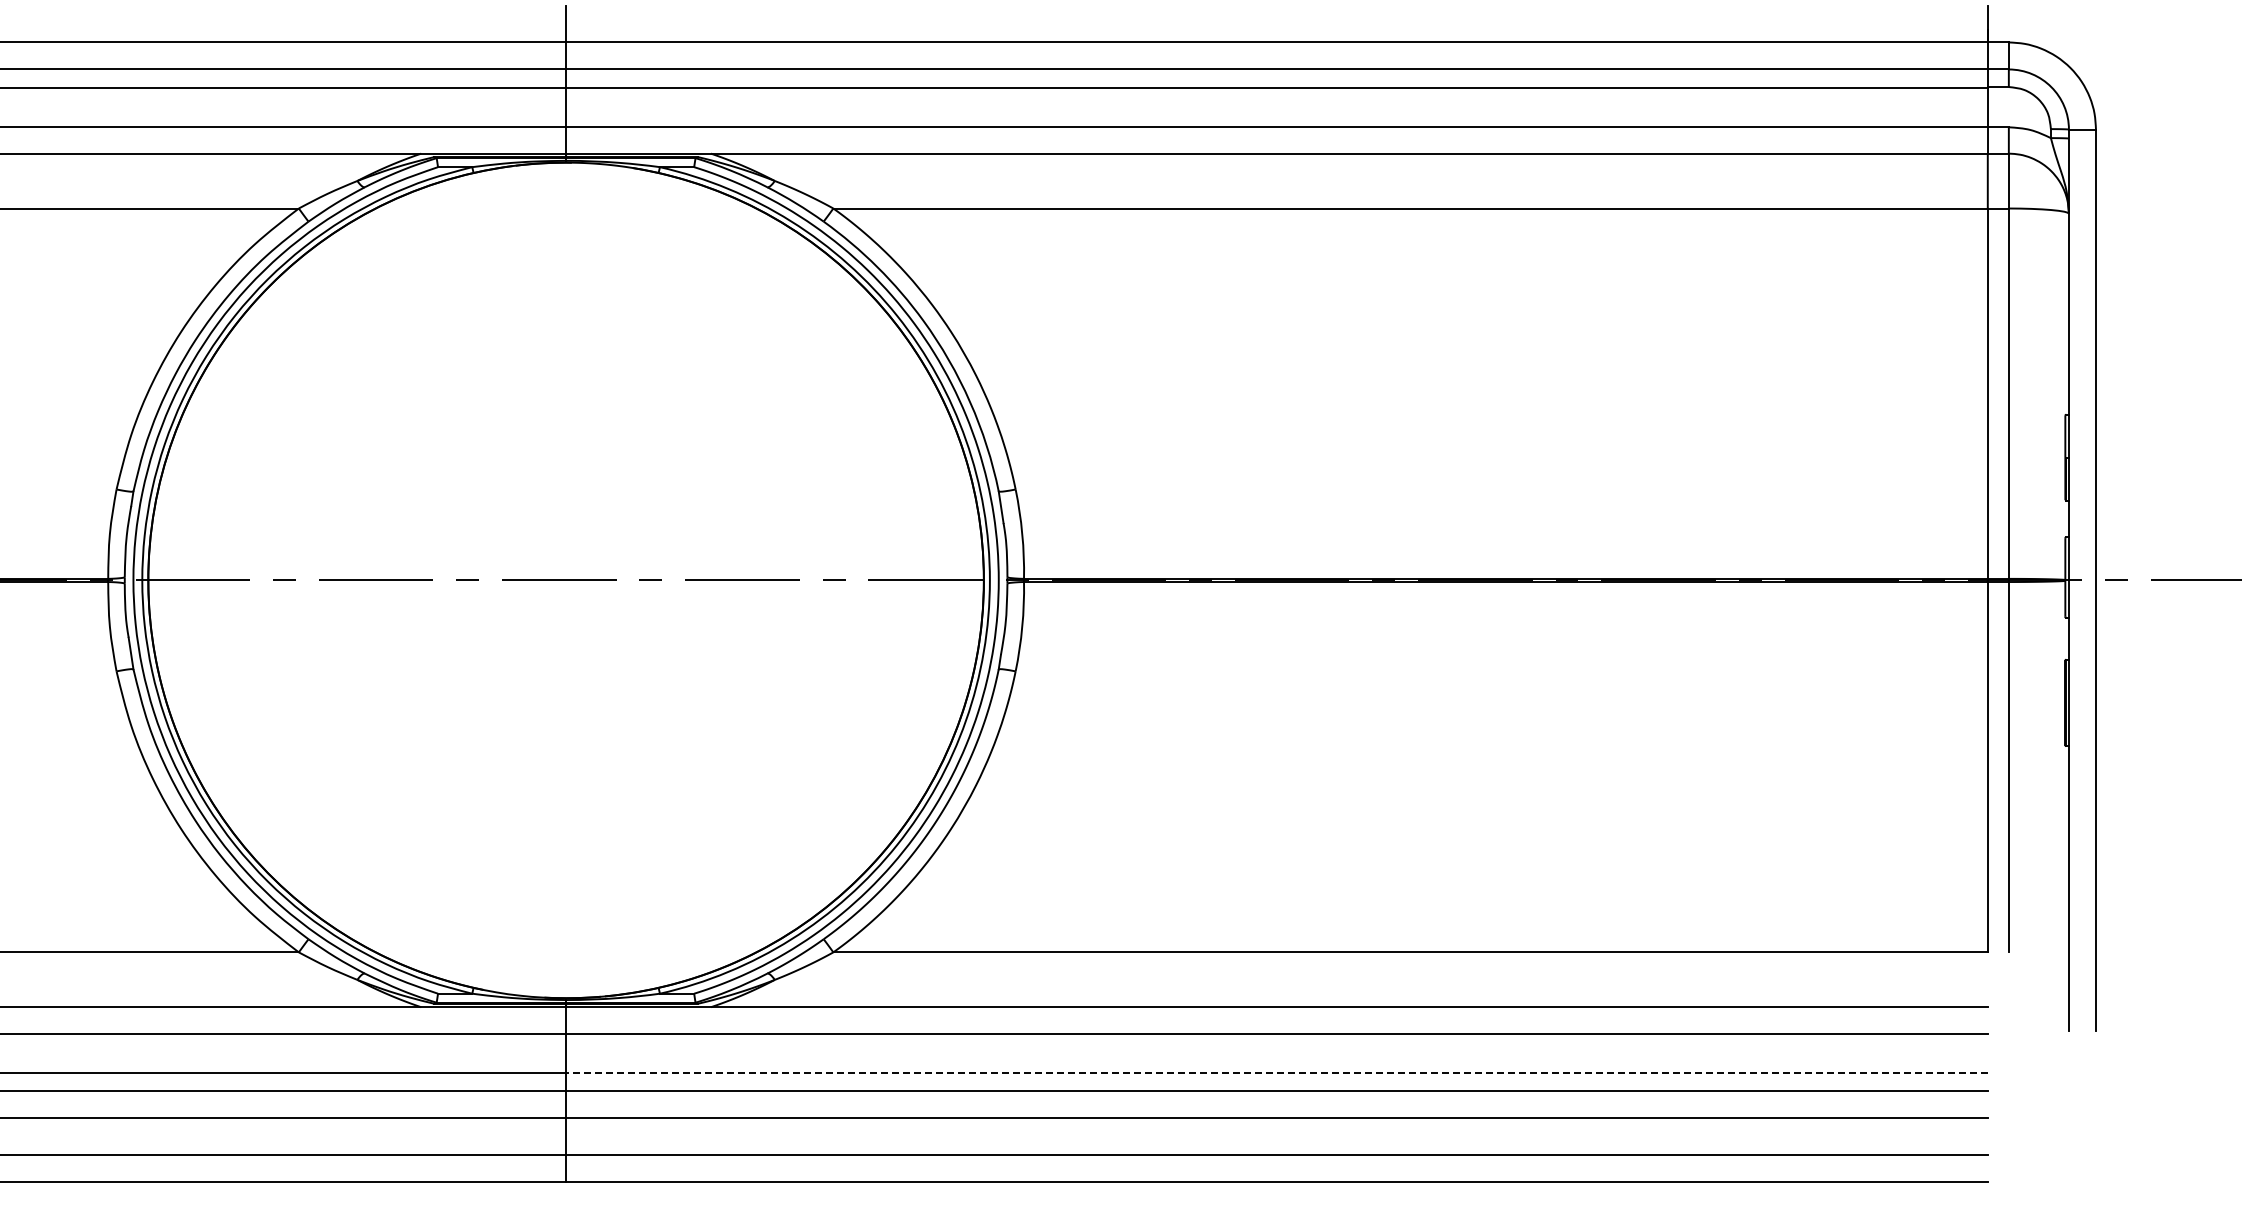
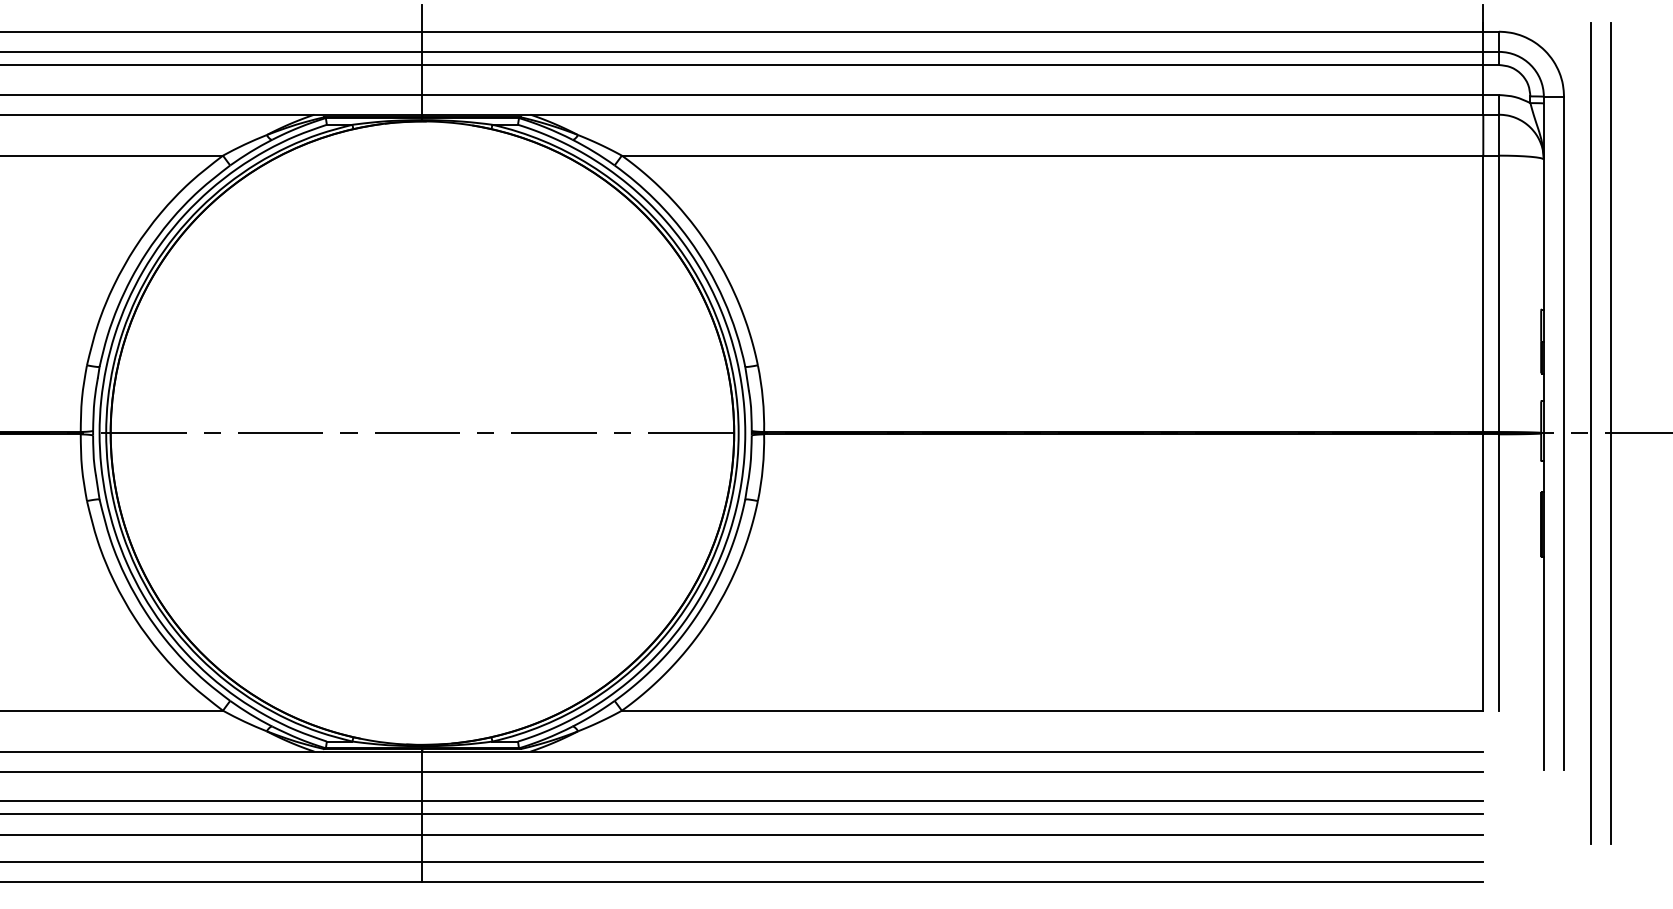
line: (2132, 580) -> (1591, 433), added
line: (2159, 580) -> (1611, 433), added
line: (1276, 1073) -> (952, 801), dashed -> solid

